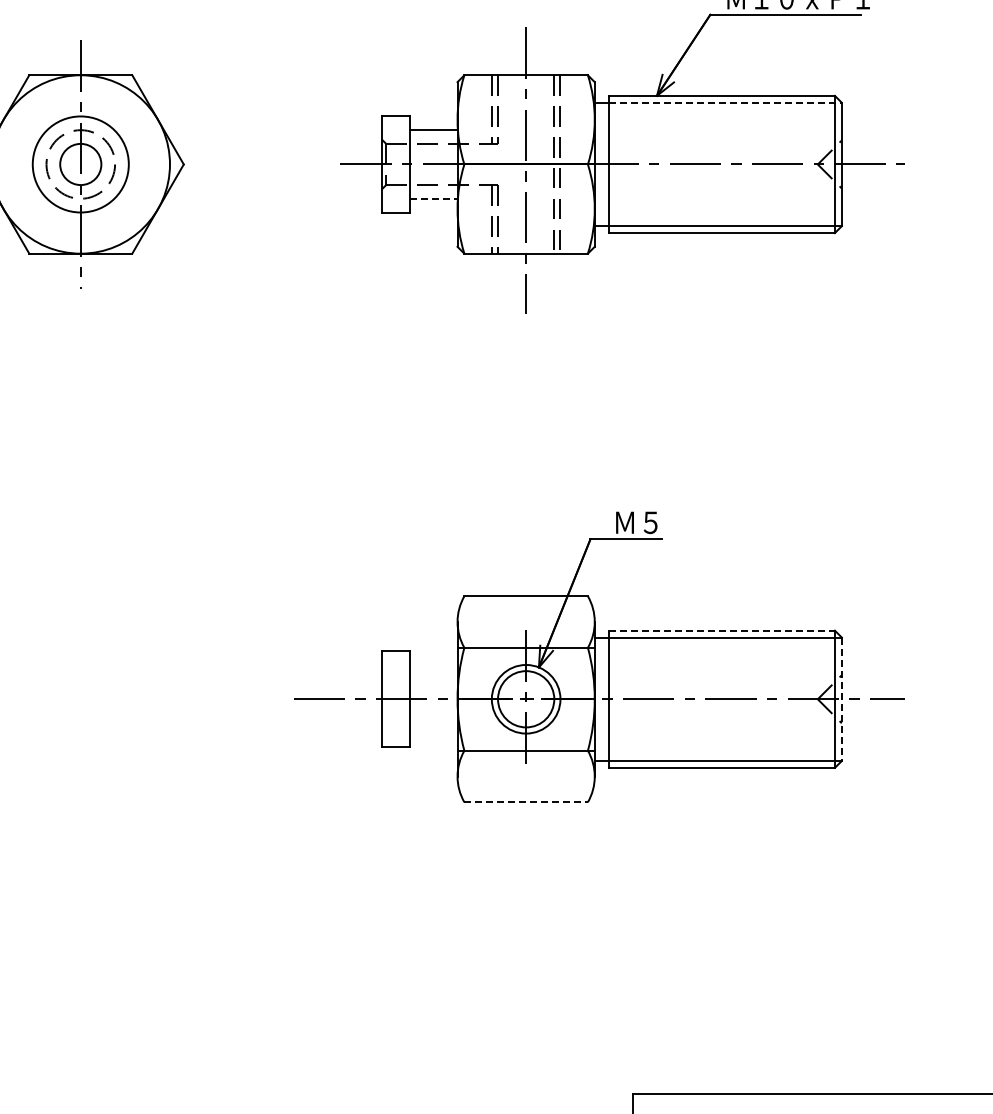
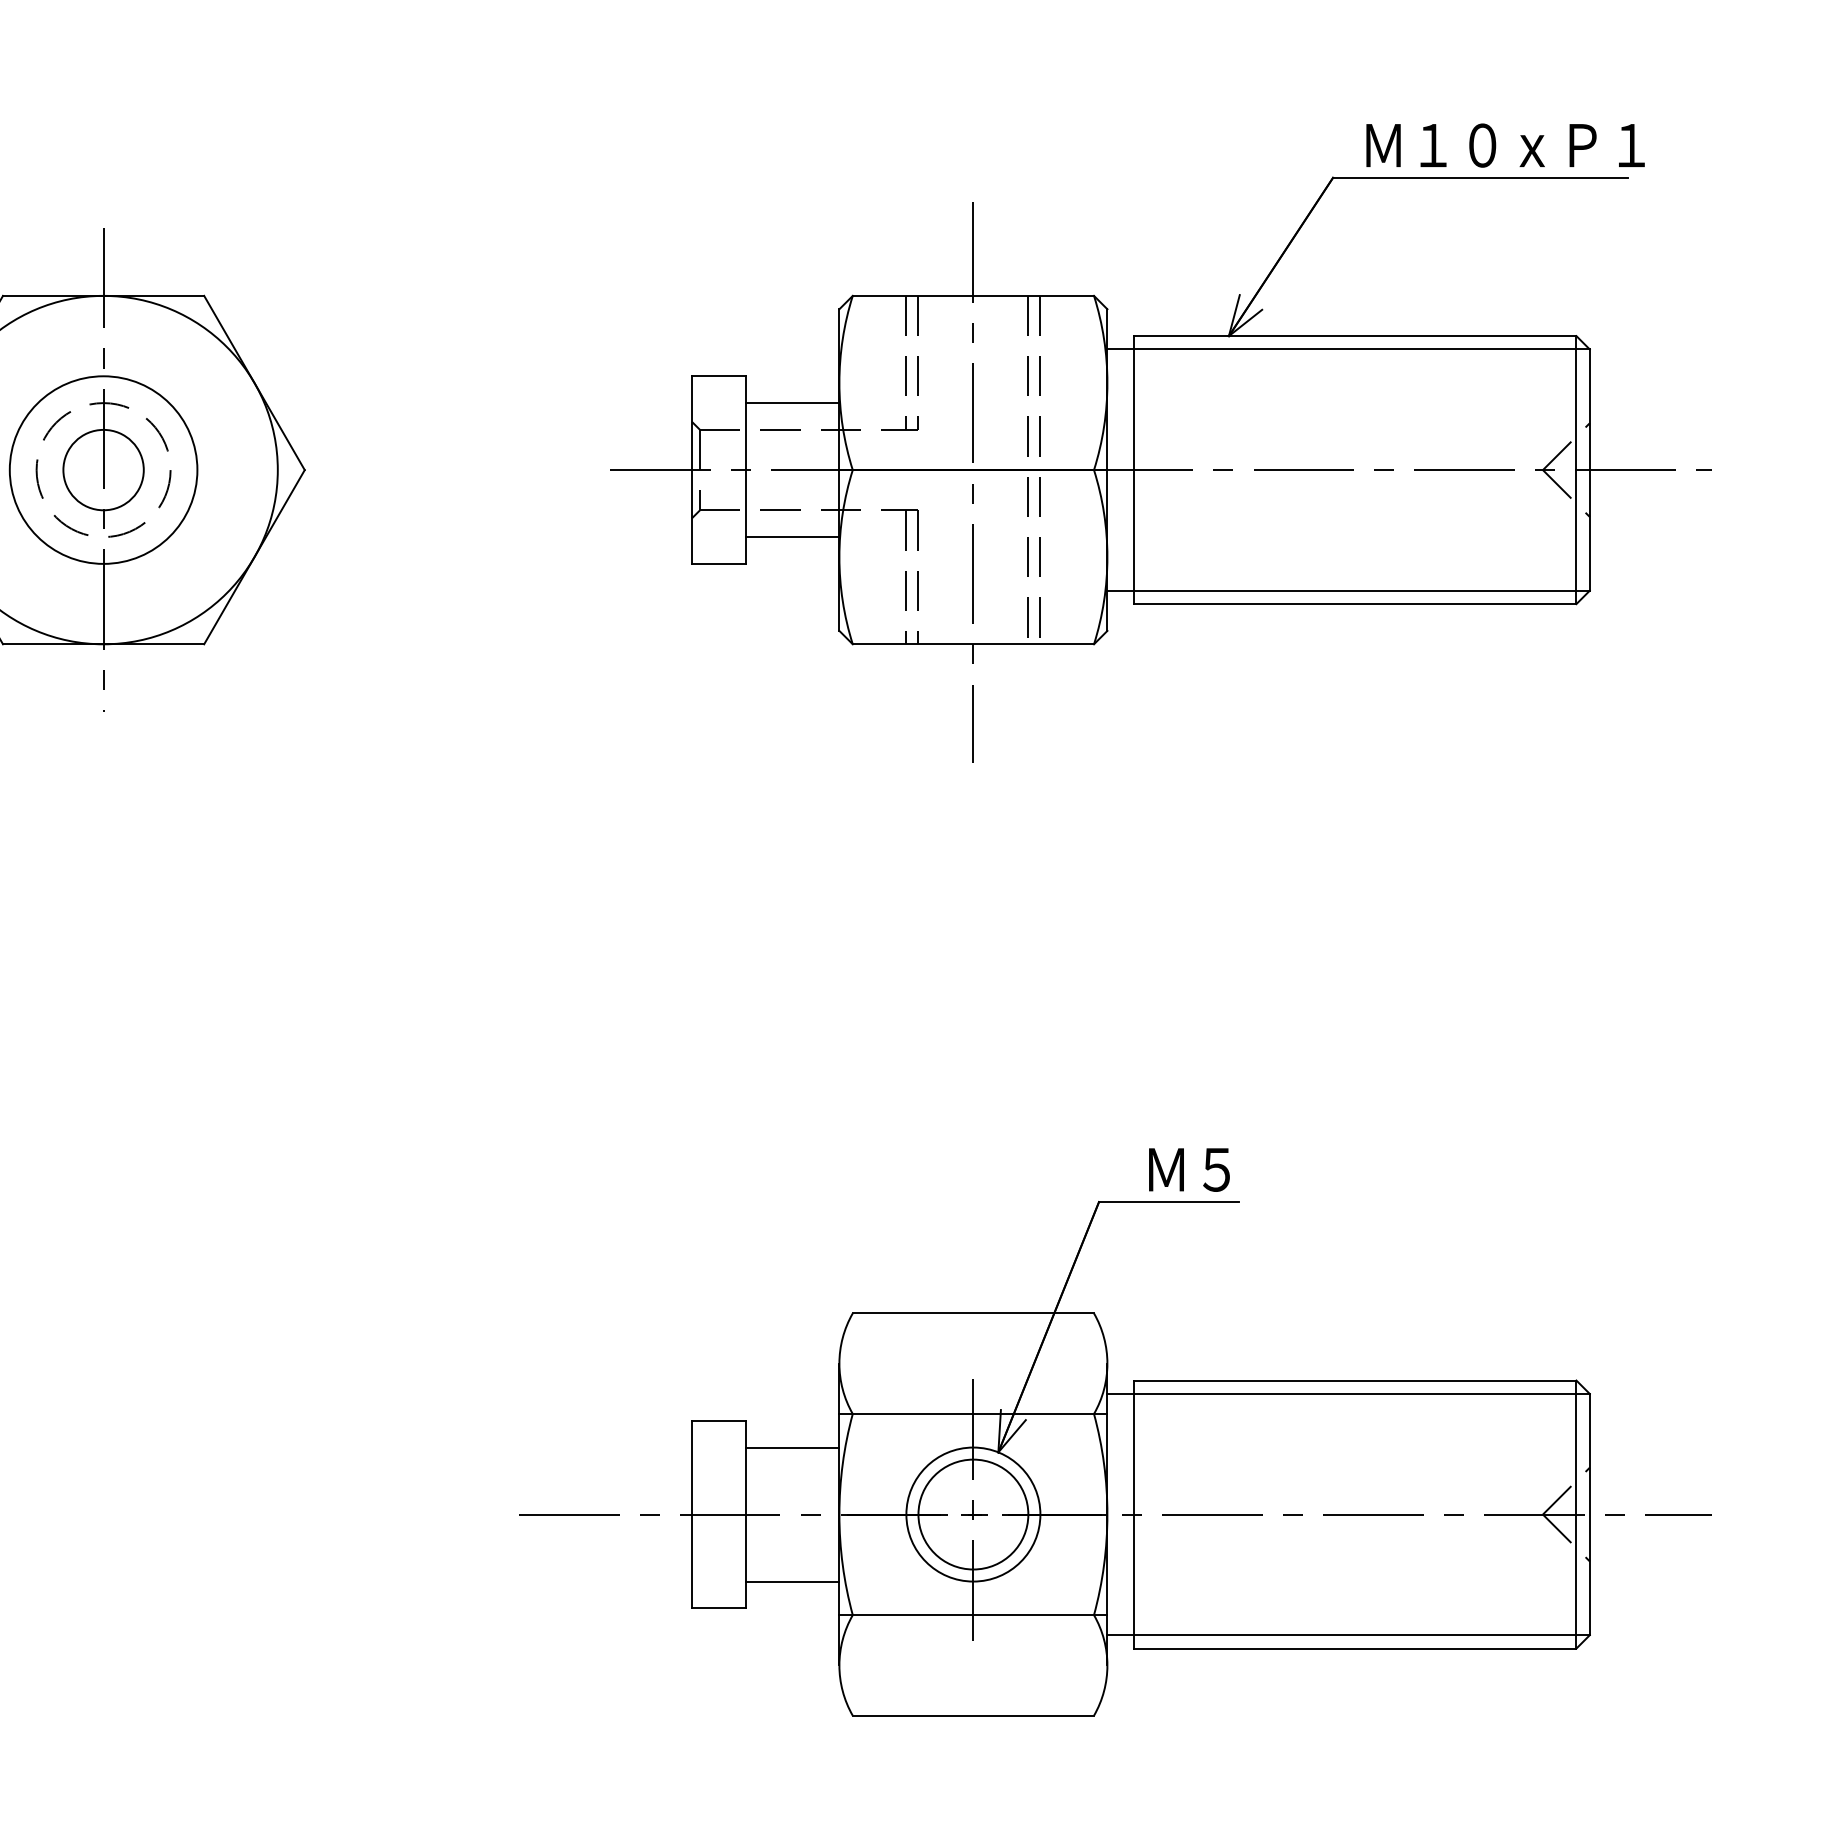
line: (725, 102) -> (1362, 349), dashed -> solid
line: (434, 198) -> (794, 536), dashed -> solid
line: (722, 630) -> (1356, 1380), dashed -> solid
line: (433, 664) -> (792, 1446), added
line: (841, 699) -> (1589, 1514), dashed -> solid
line: (433, 733) -> (792, 1581), added
line: (526, 802) -> (974, 1716), dashed -> solid

